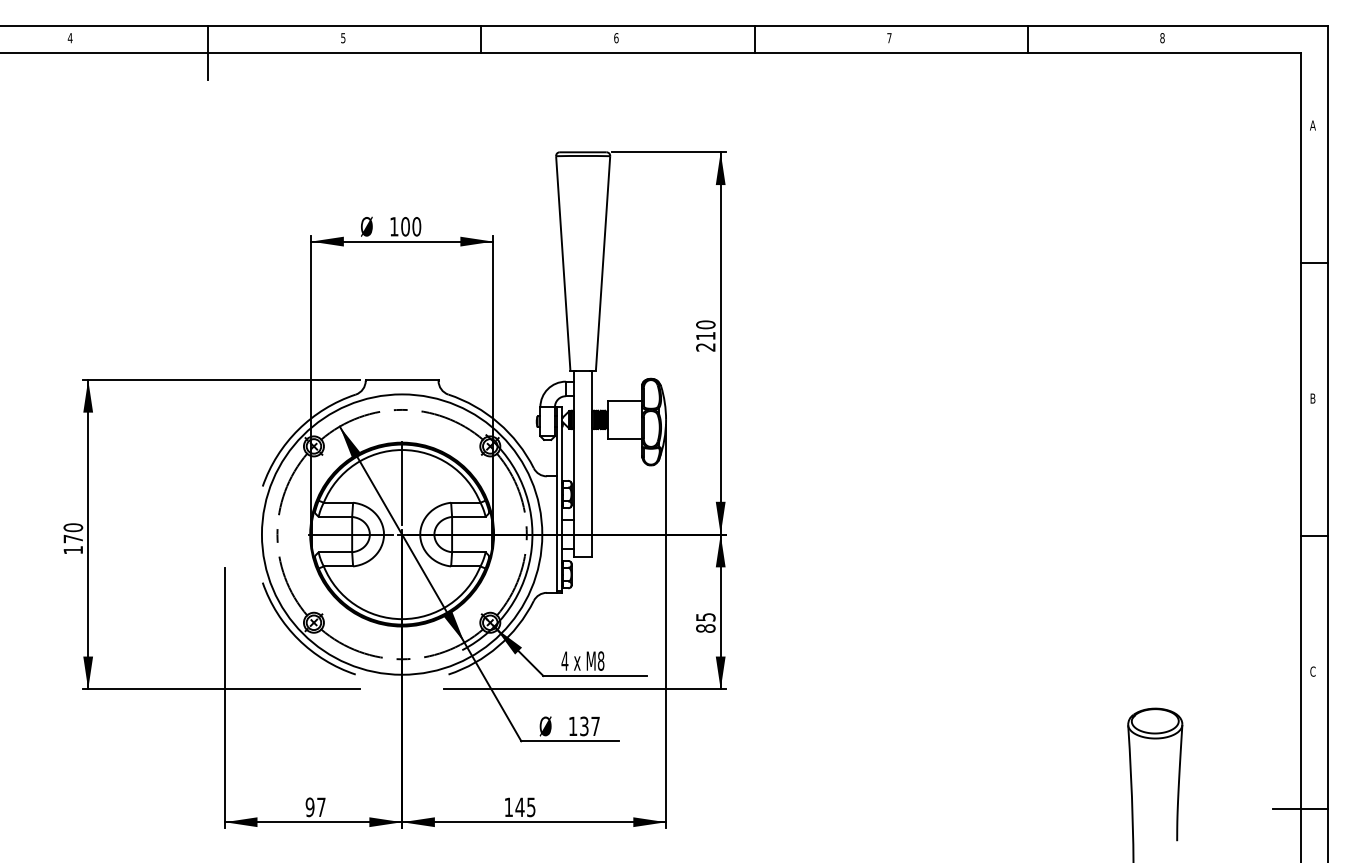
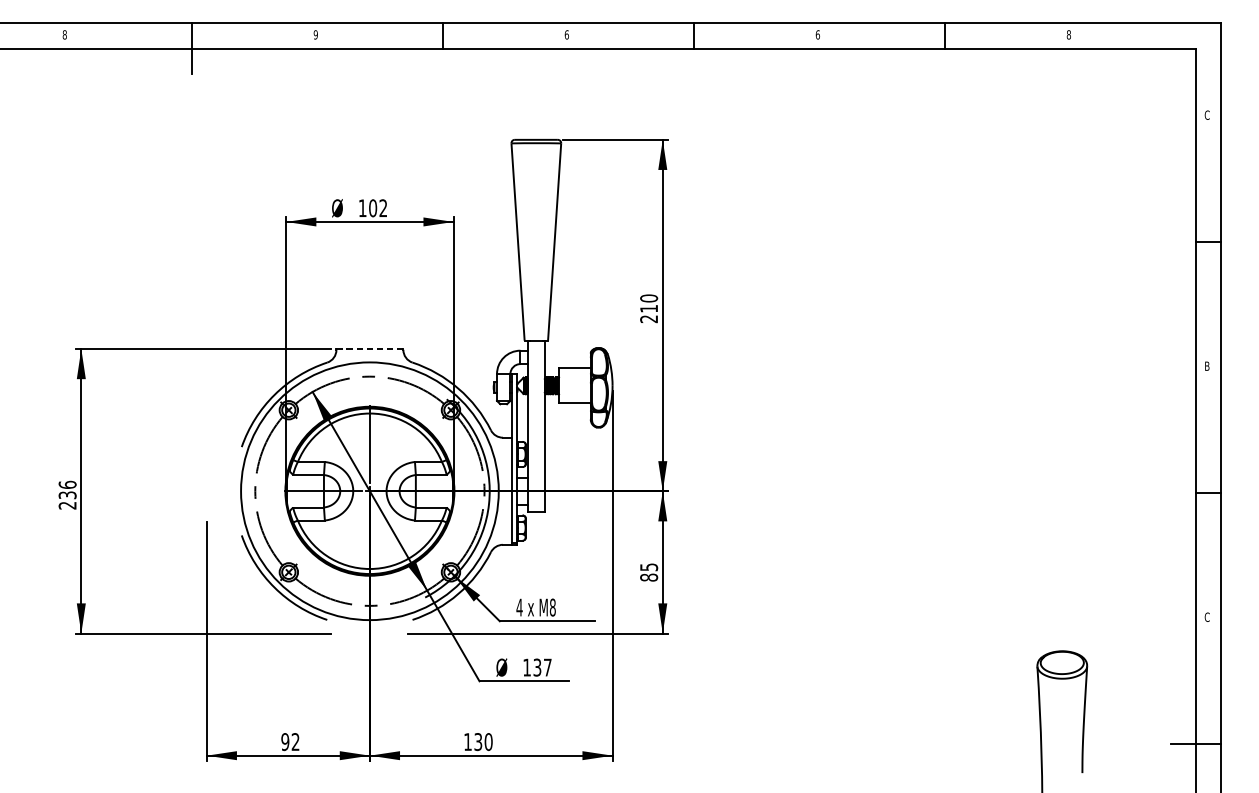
text: (343, 37) -> (316, 34), 5 -> 9
text: (69, 38) -> (64, 35), 4 -> 8
text: (889, 38) -> (817, 35), 7 -> 6
text: (1312, 125) -> (1206, 115), A -> C
text: (416, 226) -> (383, 208), 100 -> 102
line: (401, 379) -> (369, 348), solid -> dashed
text: (73, 538) -> (67, 494), 170 -> 236
text: (321, 806) -> (295, 741), 97 -> 92
text: (525, 807) -> (483, 742), 145 -> 130

